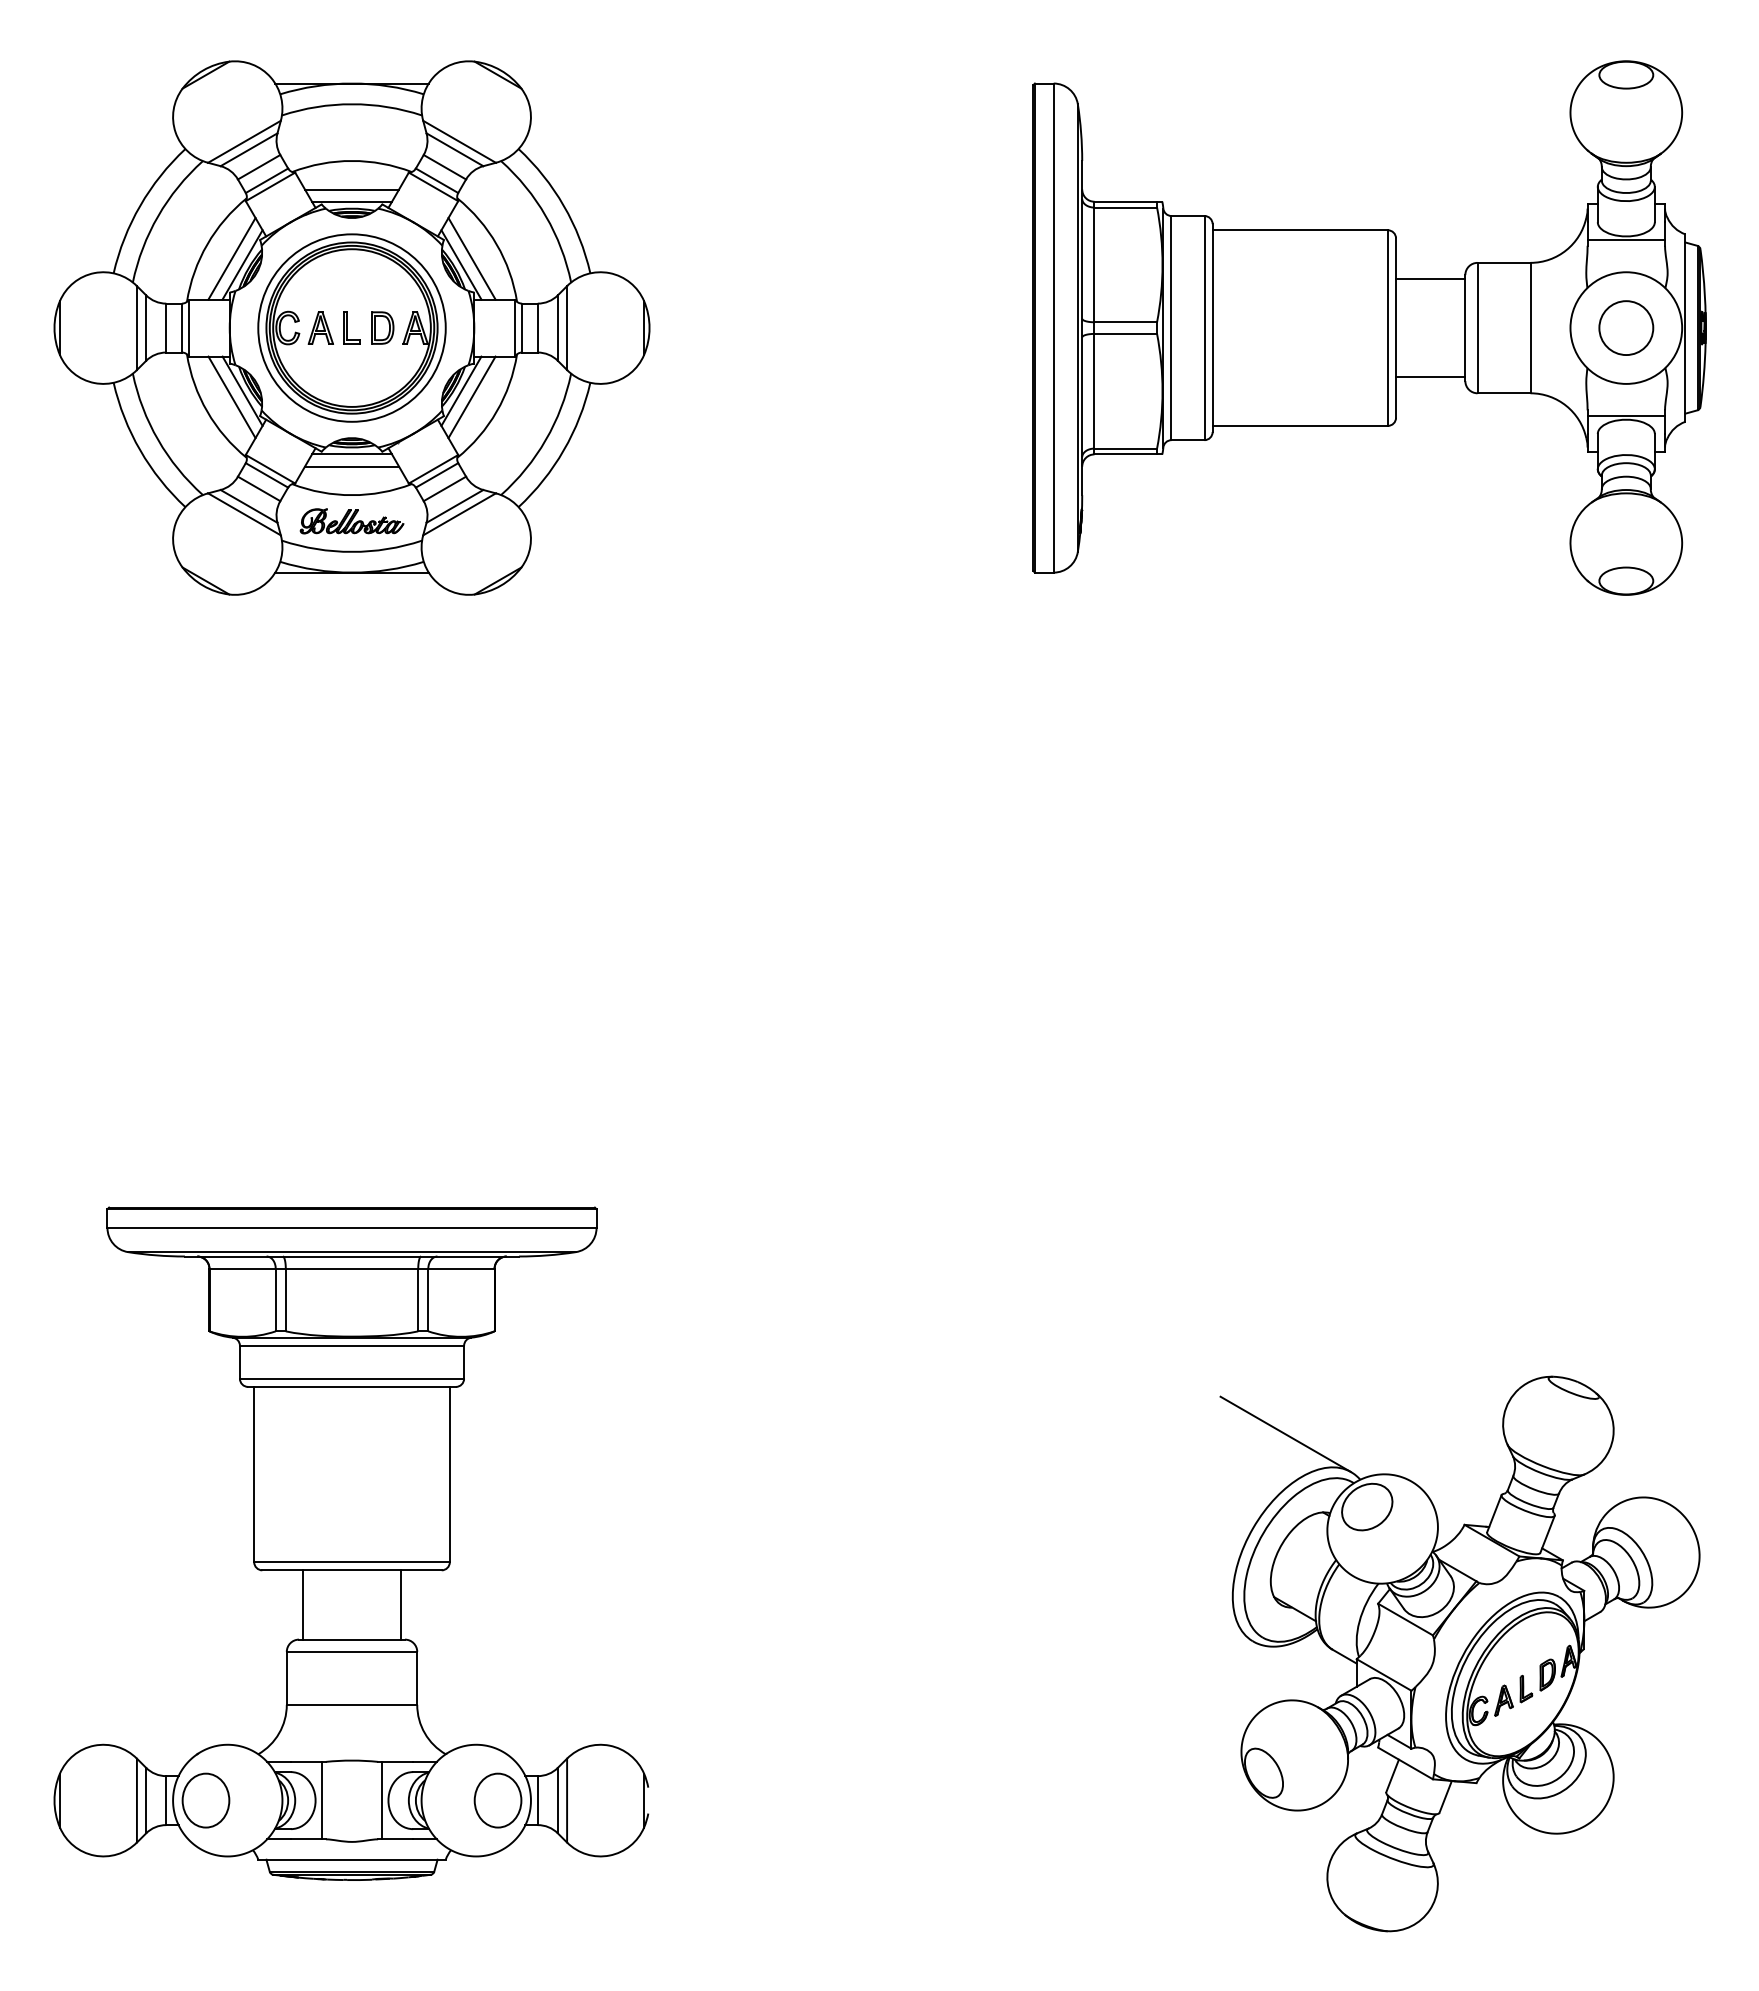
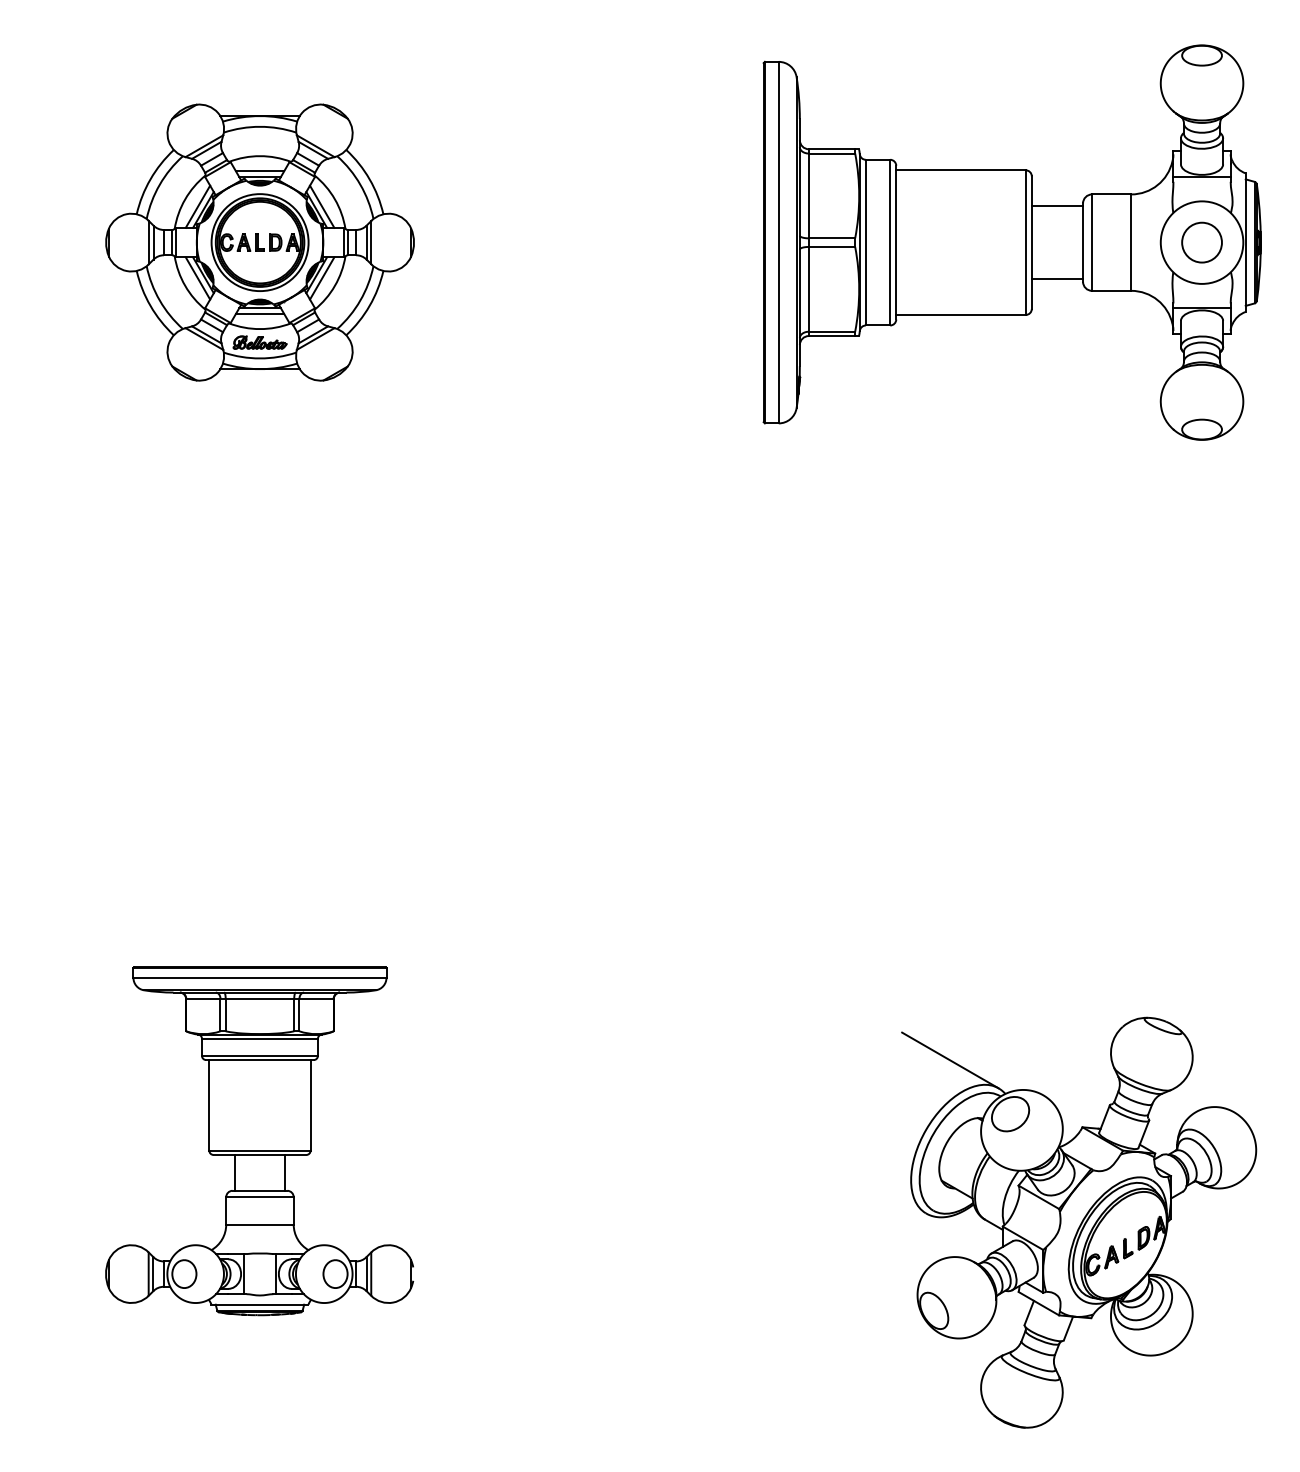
part: (351, 327) -> (259, 242), size x0.7
part: (351, 1543) -> (259, 1141), size x0.7

